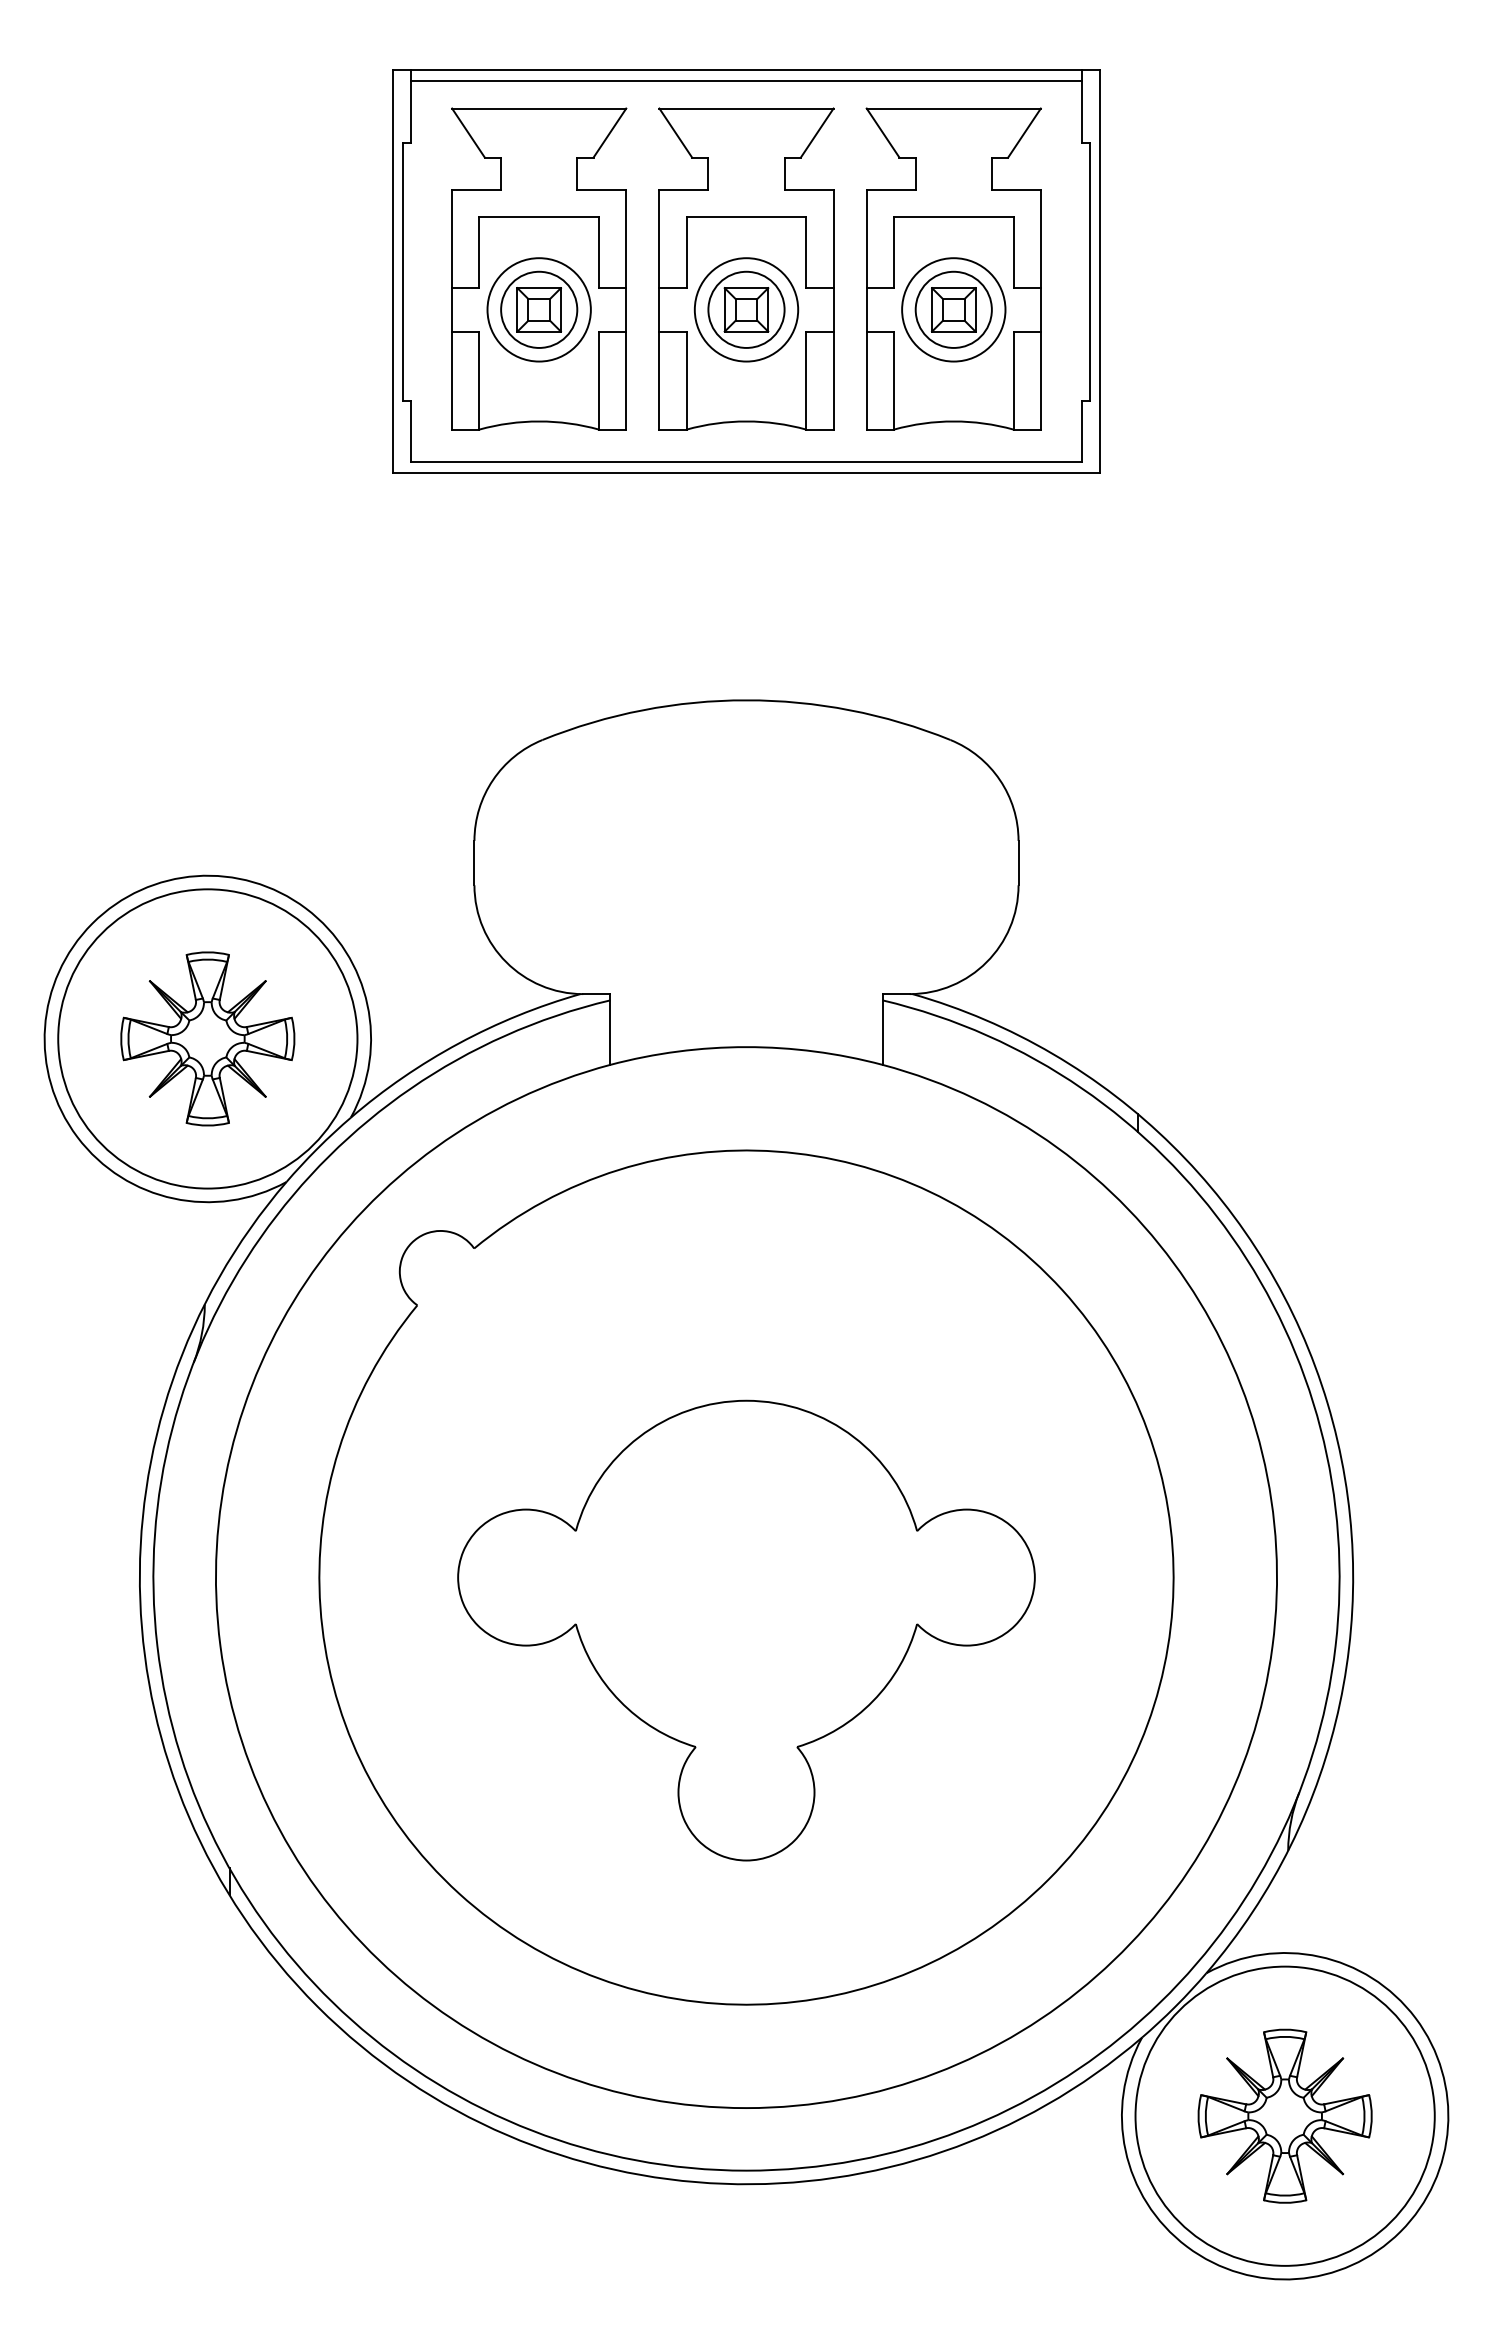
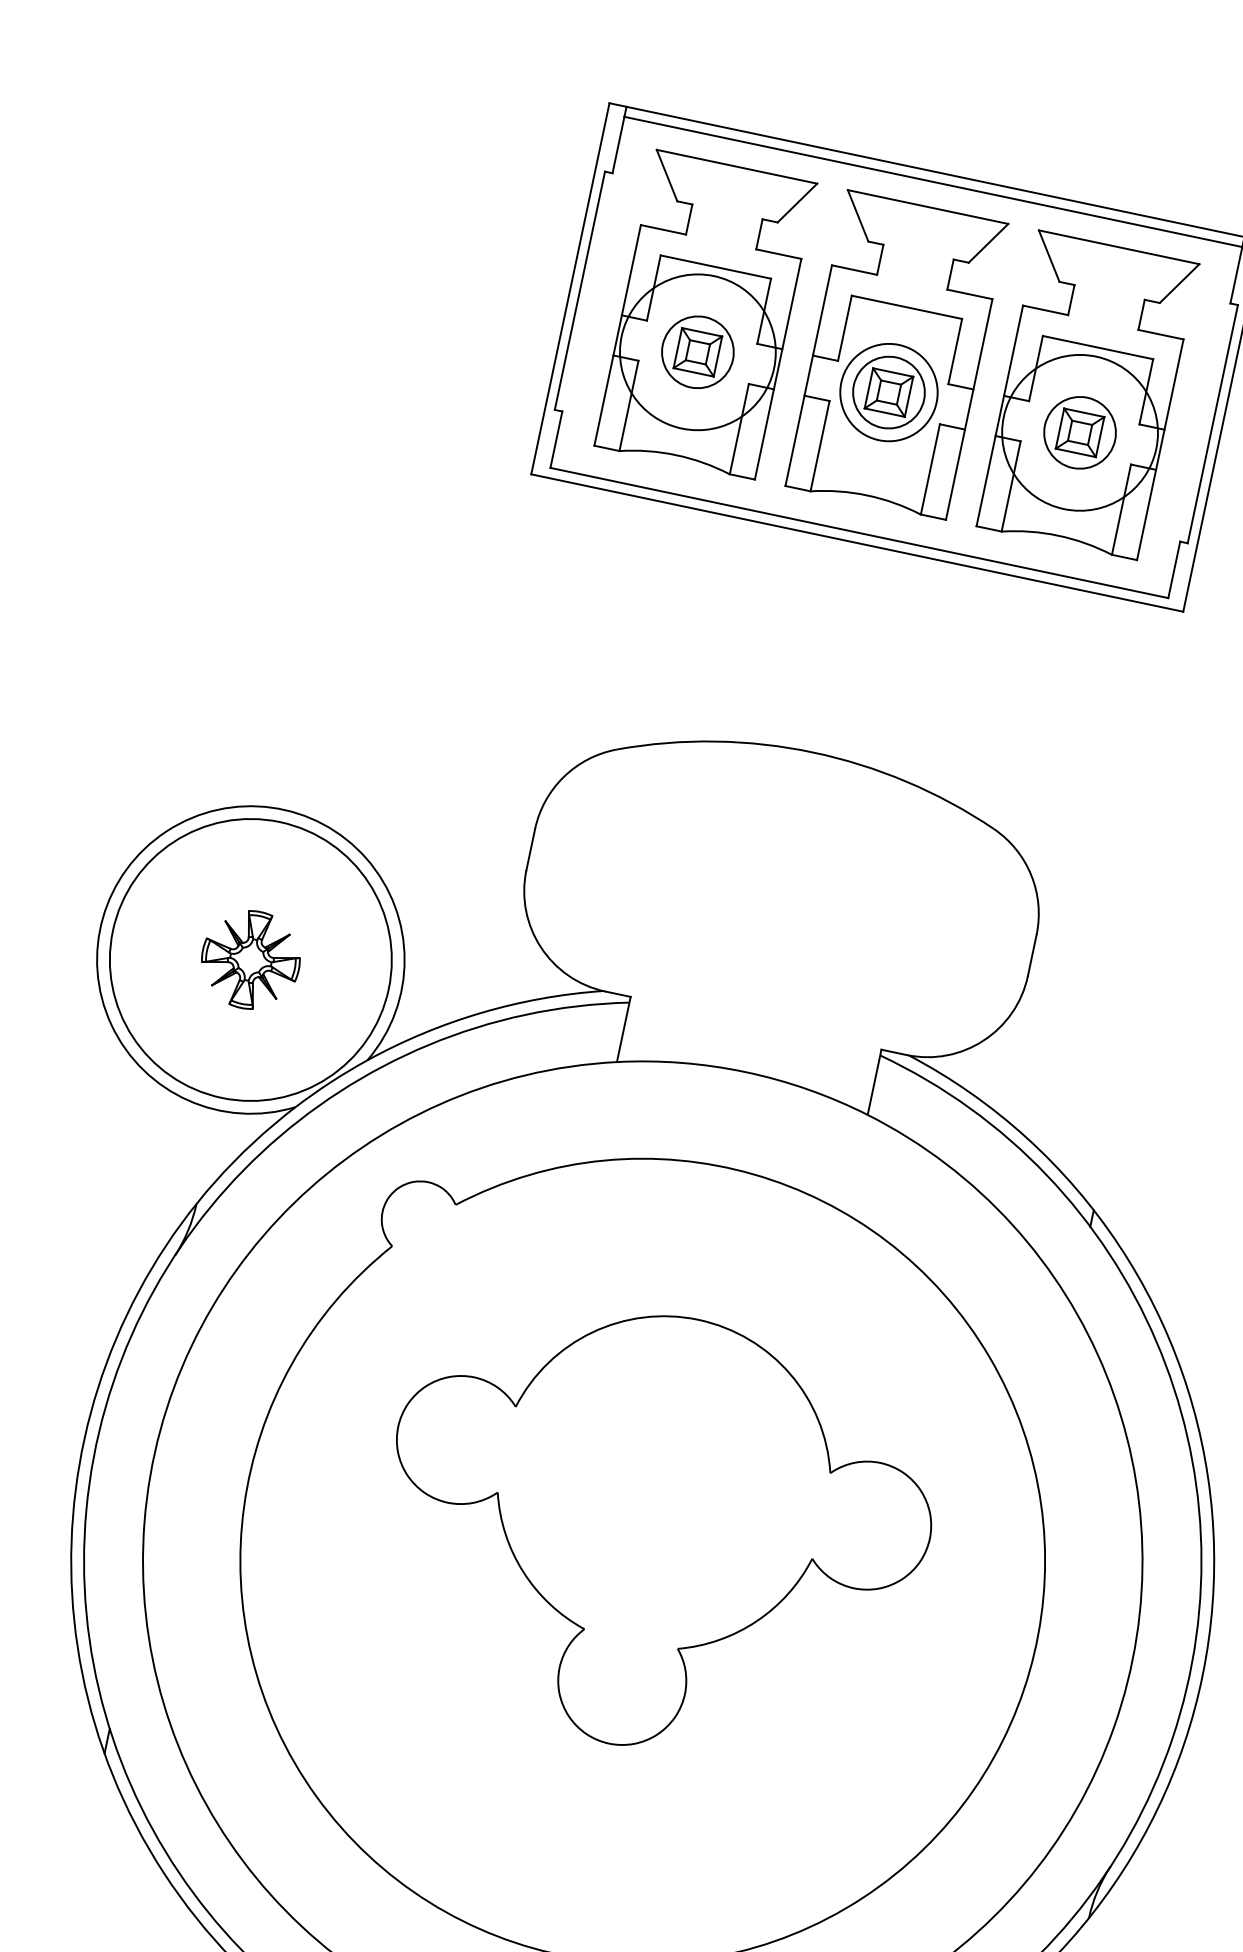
circle: (538, 309) -> (697, 351), size x1.6
circle: (953, 309) -> (1079, 432), size x1.6
part: (207, 1038) -> (250, 959), size x0.6
part: (746, 1630) -> (653, 1531), moved

